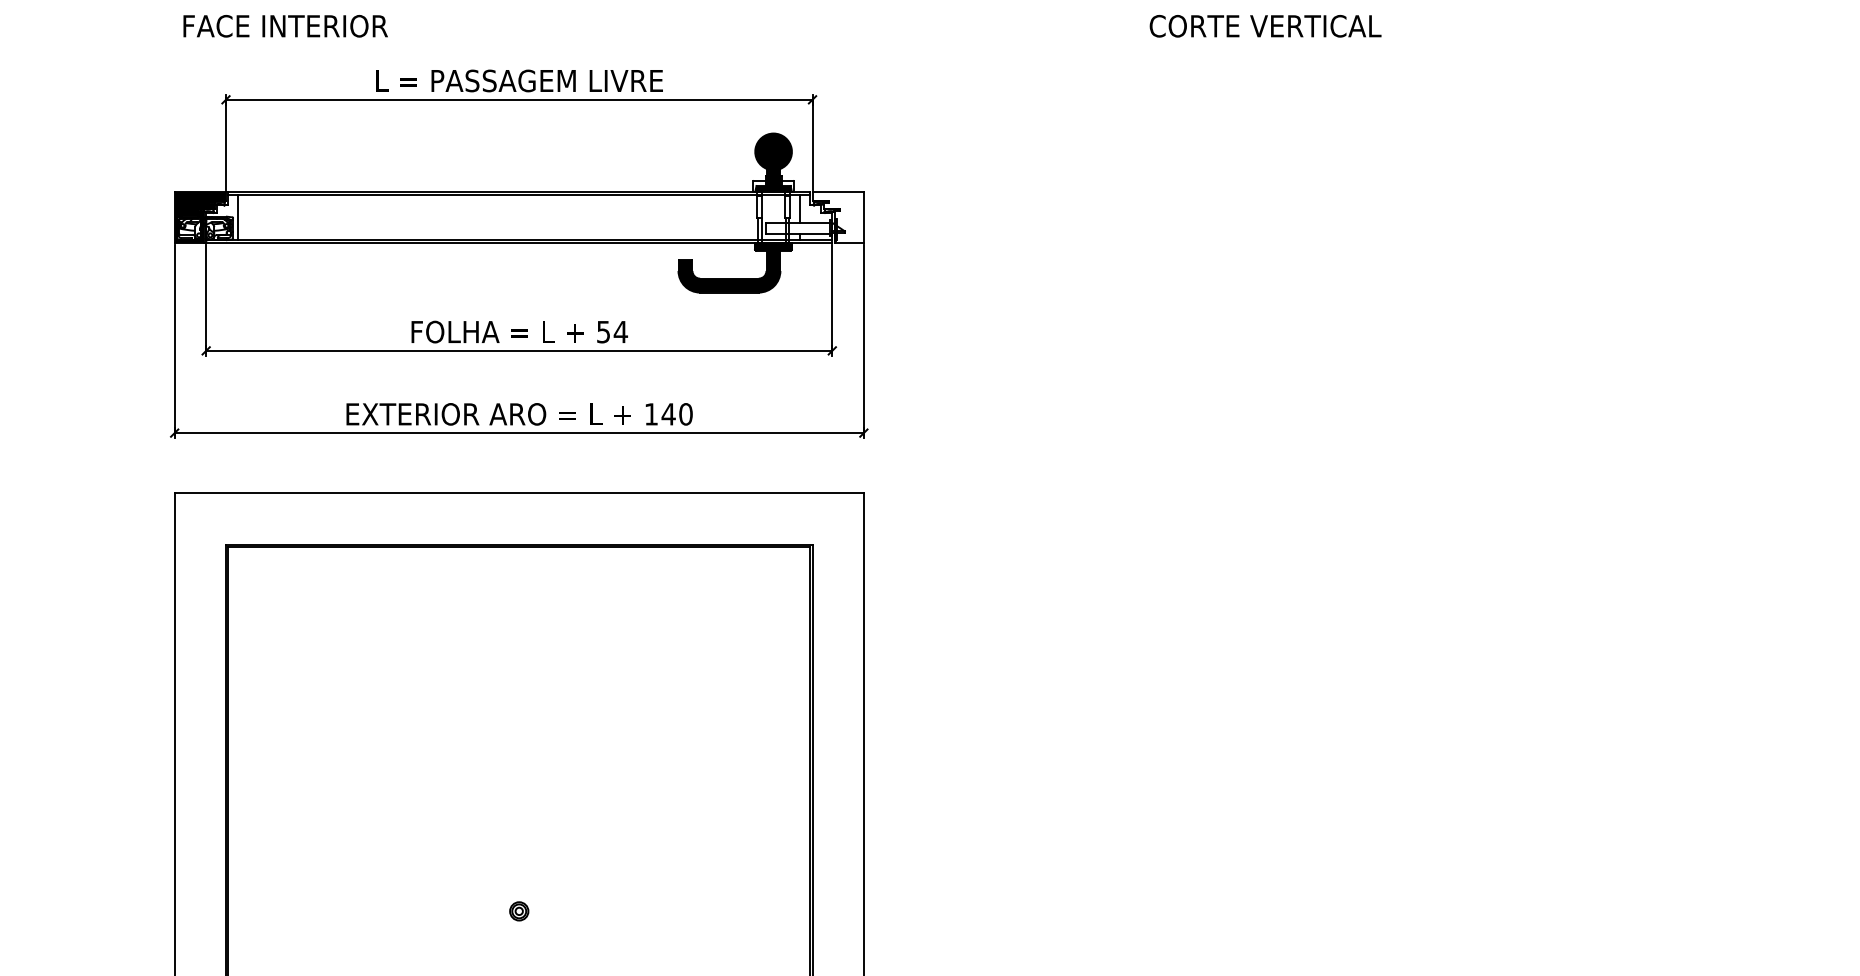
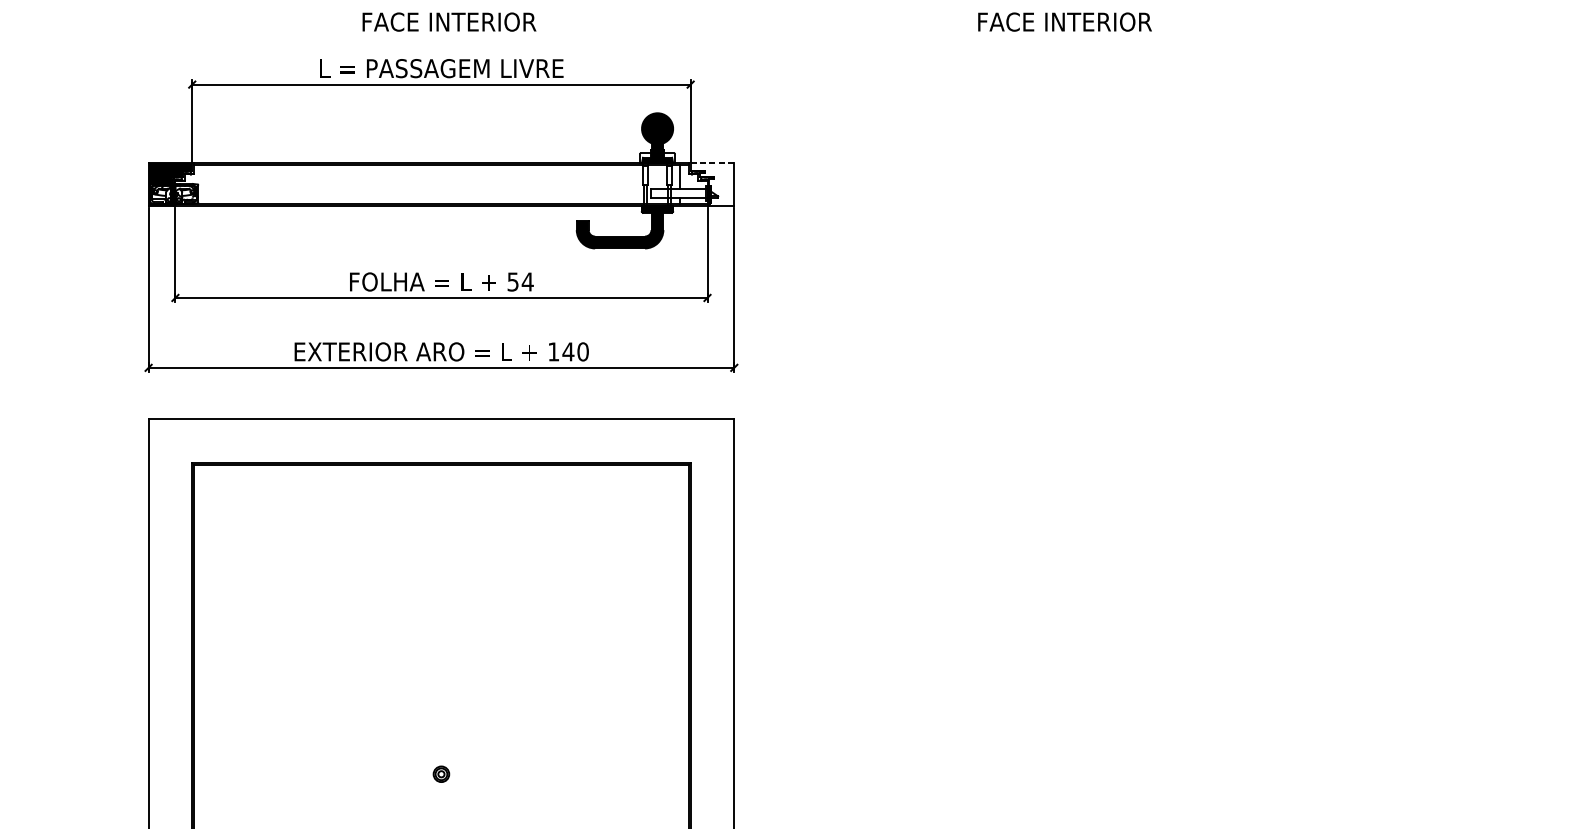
text: (1265, 25) -> (1075, 21), CORTE VERTICAL -> FACE INTERIOR
text: (285, 26) -> (449, 22), moved
line: (838, 191) -> (712, 162), solid -> dashed
line: (238, 217) -> (202, 184), removed

